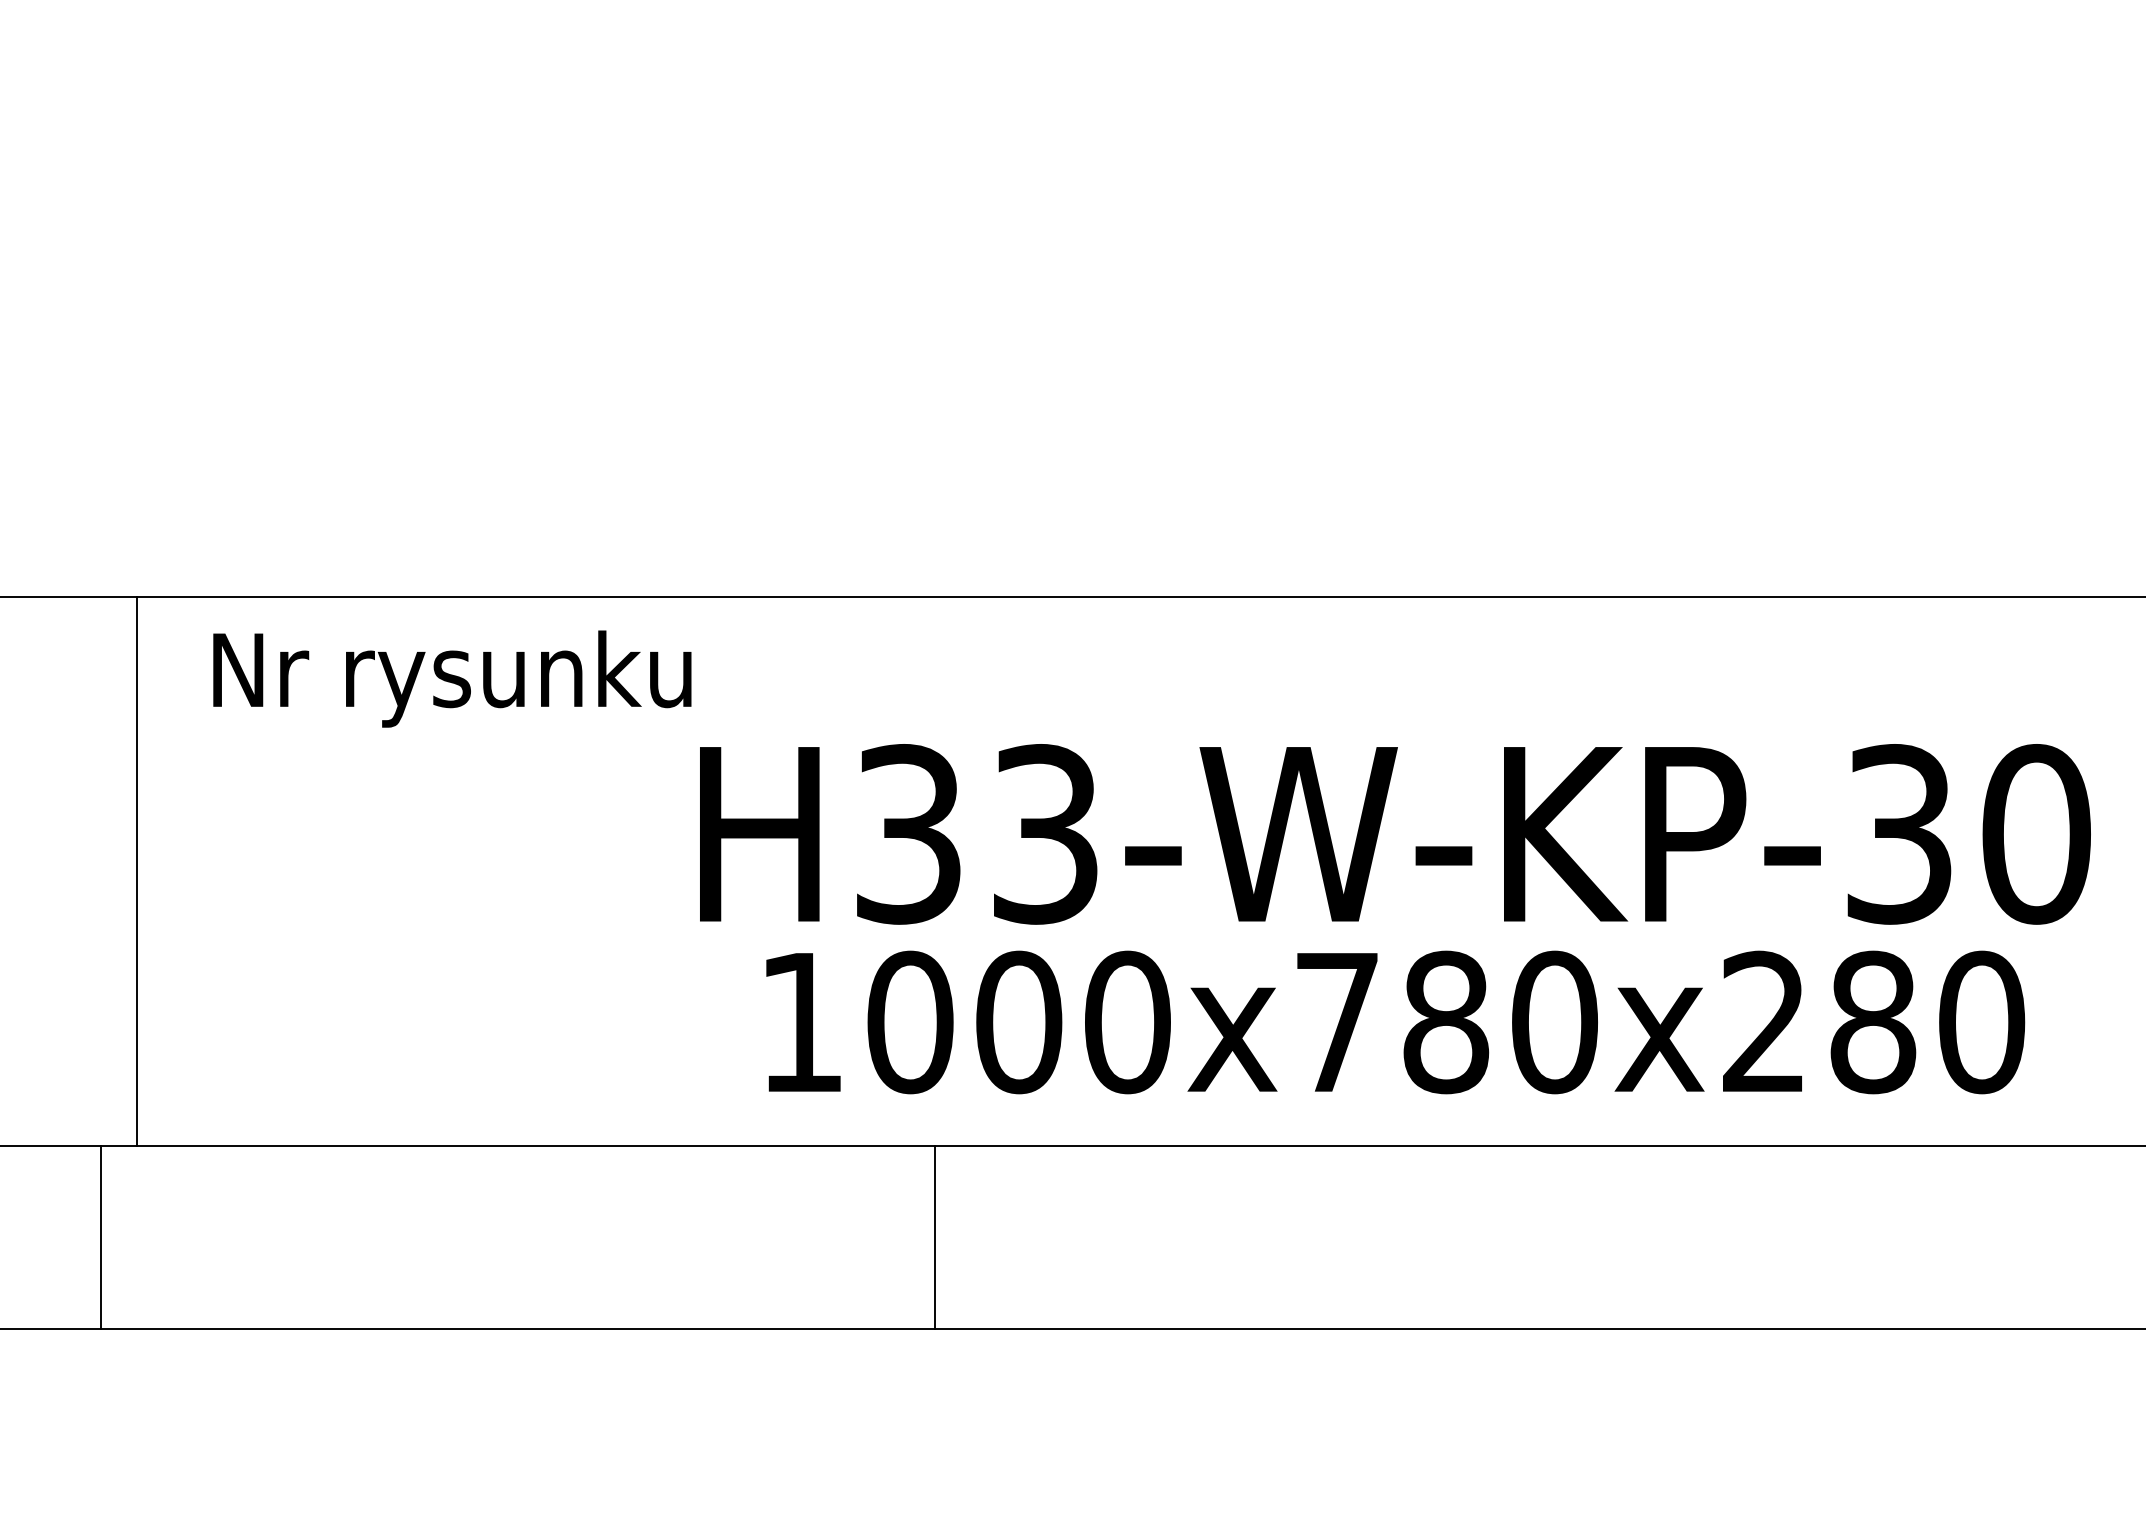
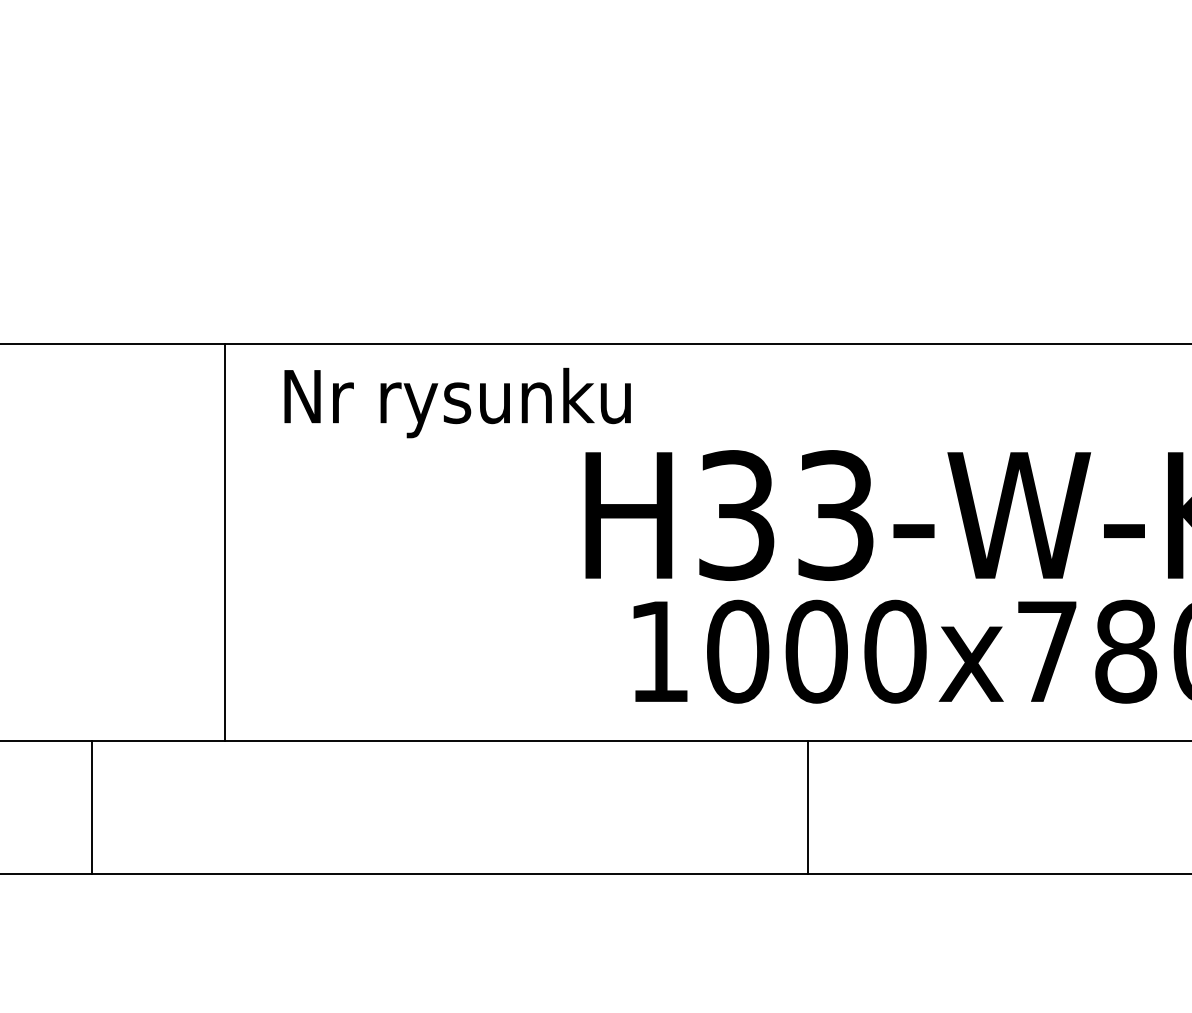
text: (452, 678) -> (457, 402), moved
line: (137, 871) -> (225, 542), moved
line: (101, 1237) -> (92, 807), moved
line: (934, 1237) -> (808, 807), moved

